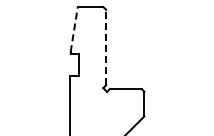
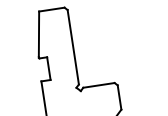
line: (74, 29) -> (39, 34), dashed -> solid
line: (106, 47) -> (73, 47), dashed -> solid

